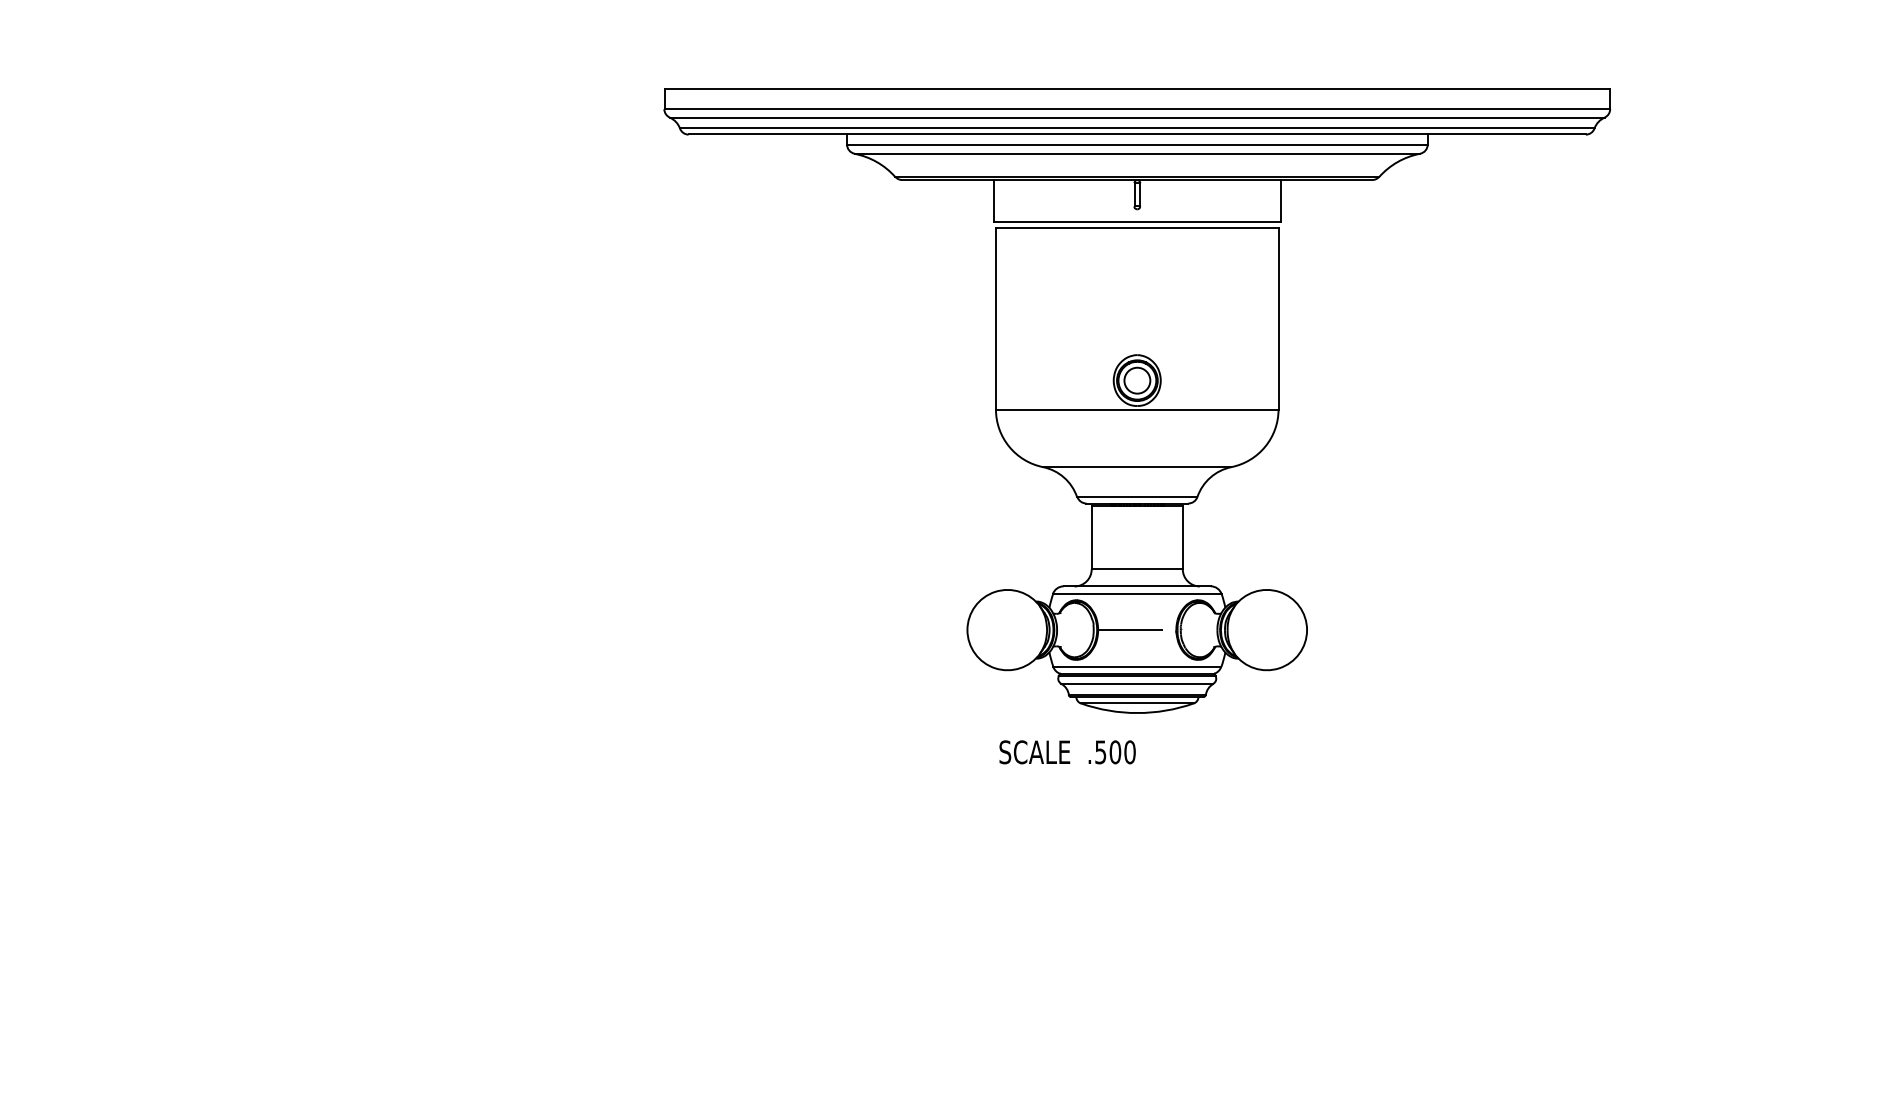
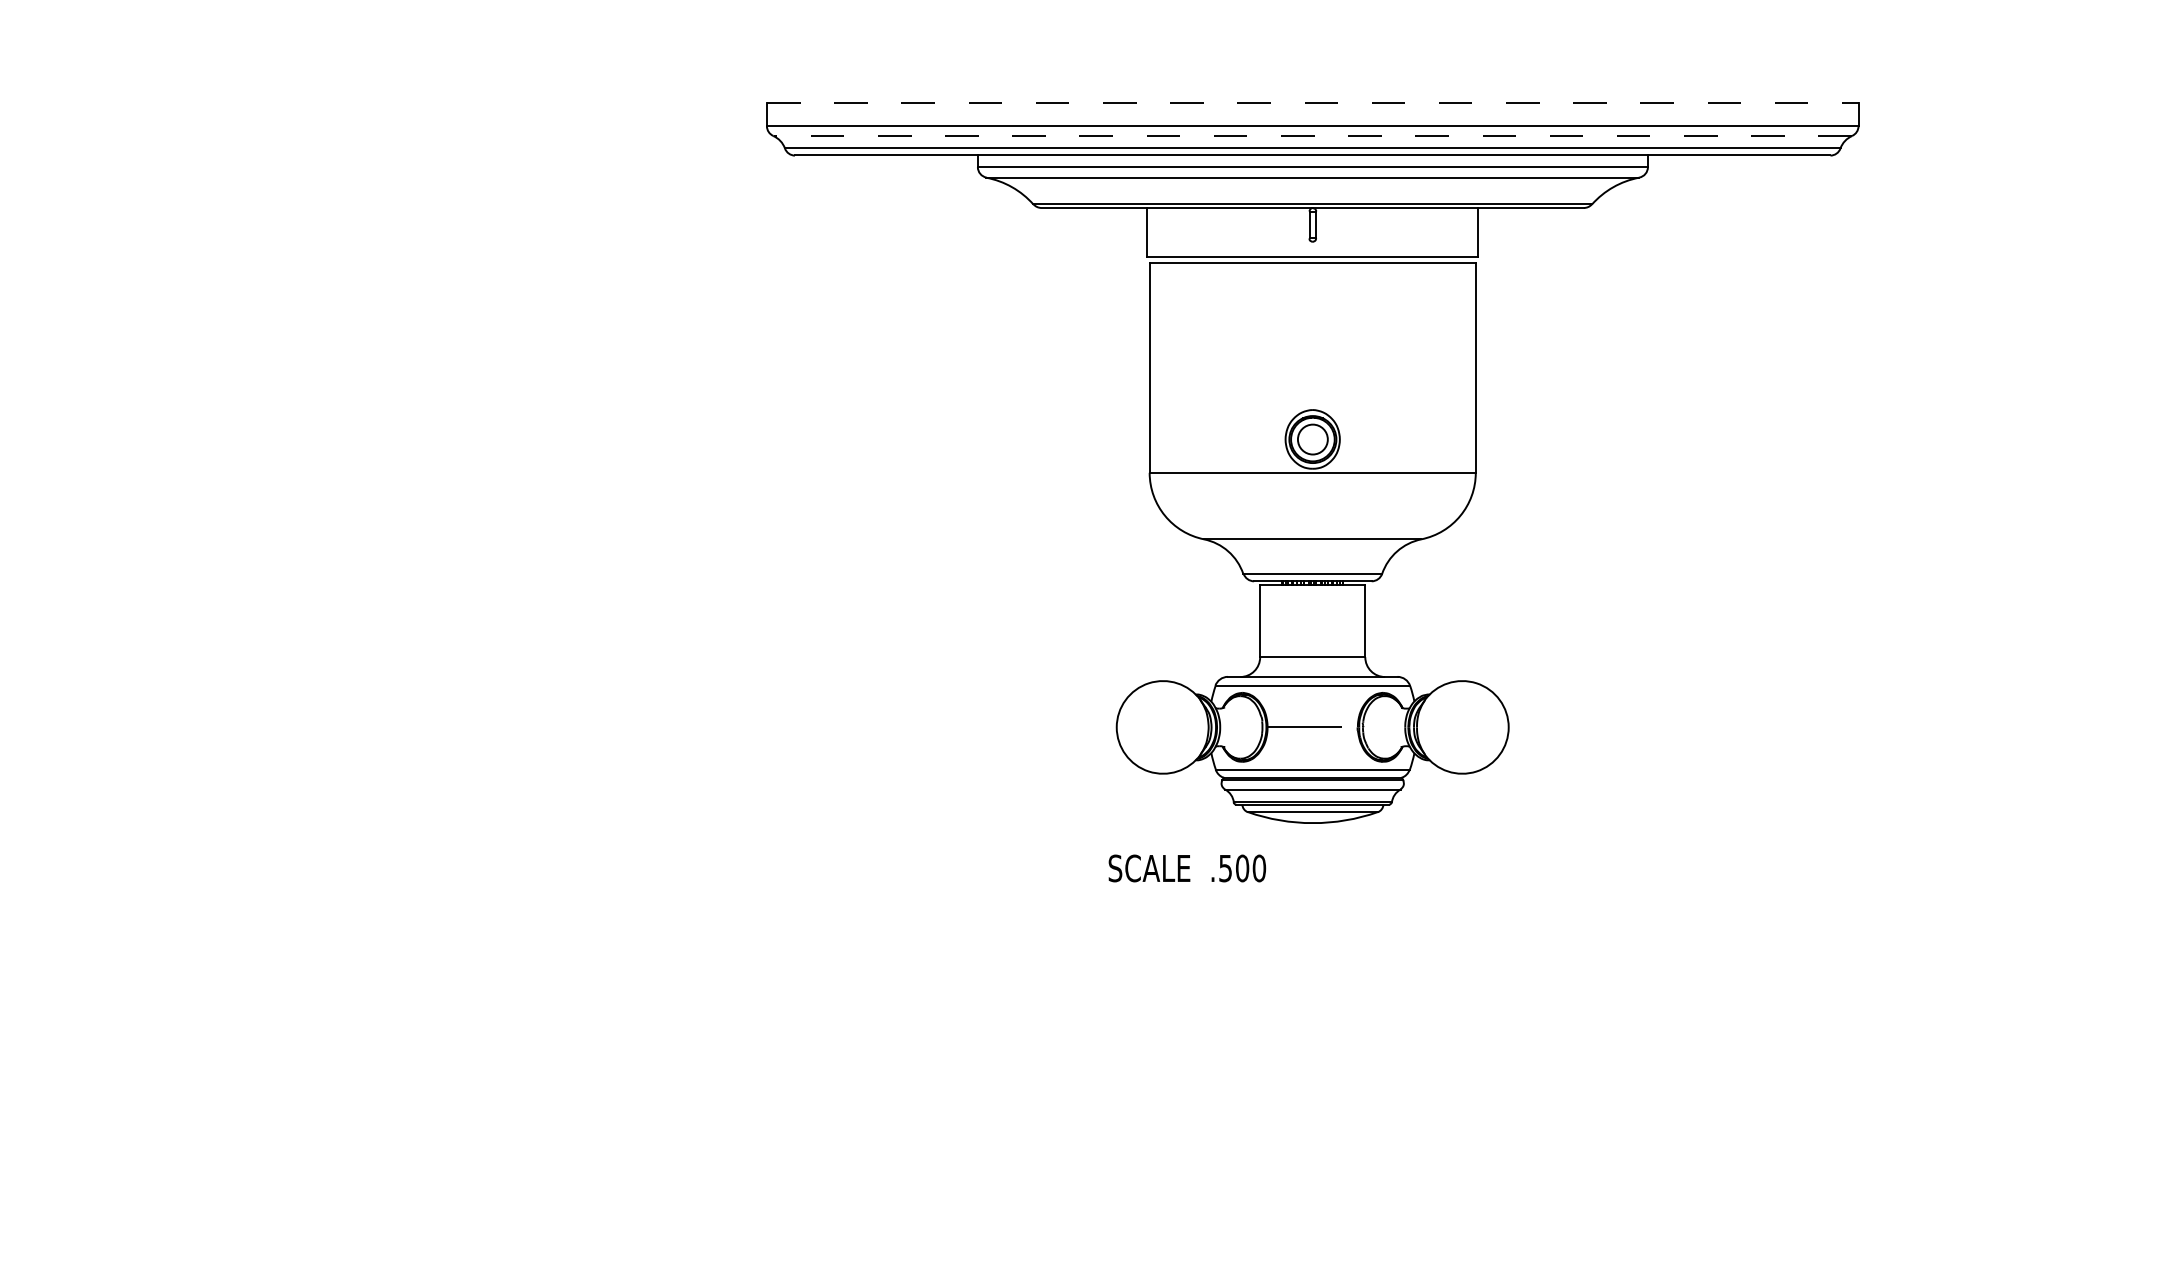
line: (1137, 89) -> (1313, 103), solid -> dashed
line: (1136, 117) -> (1311, 135), solid -> dashed
text: (1067, 752) -> (1187, 868), moved

